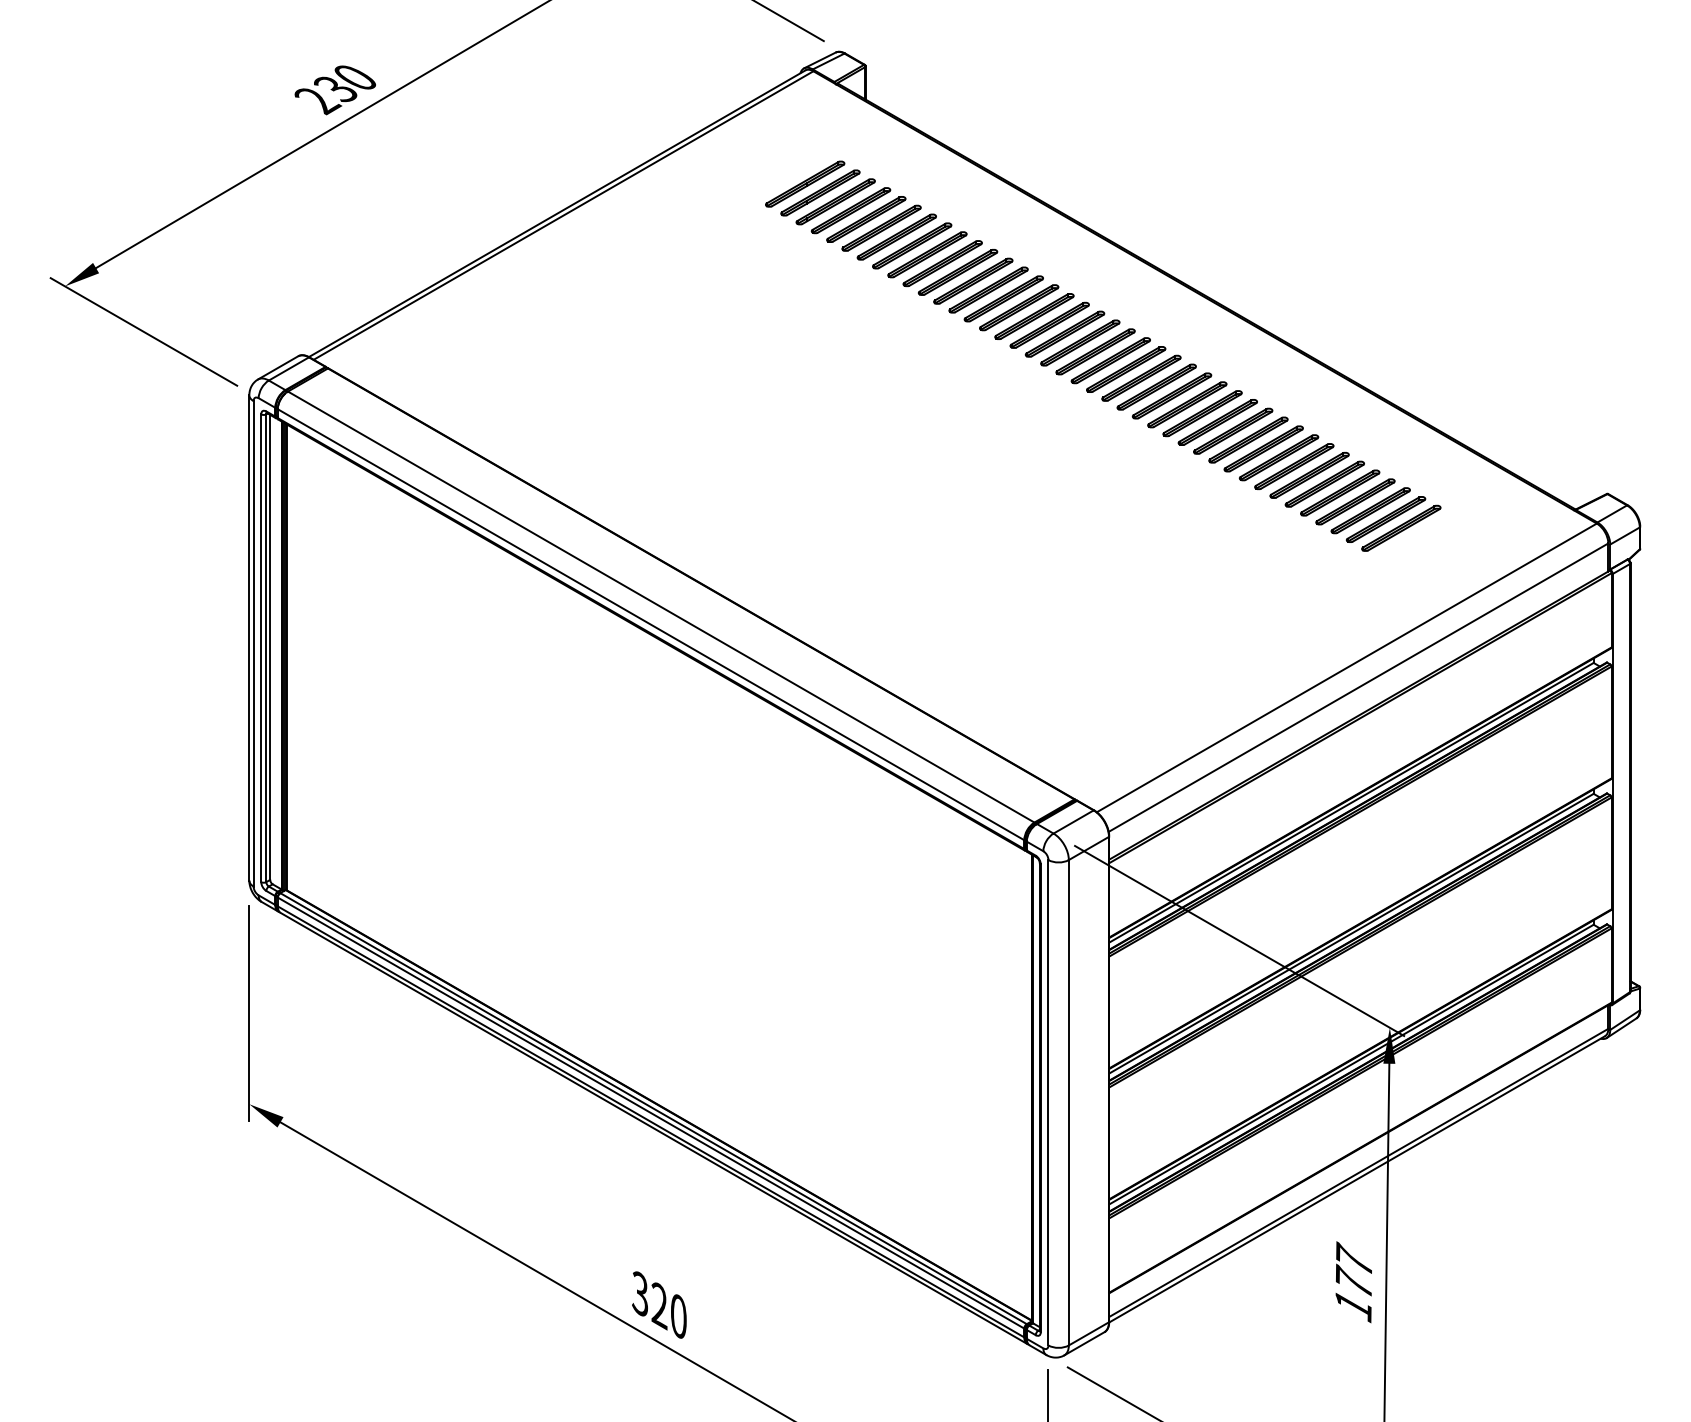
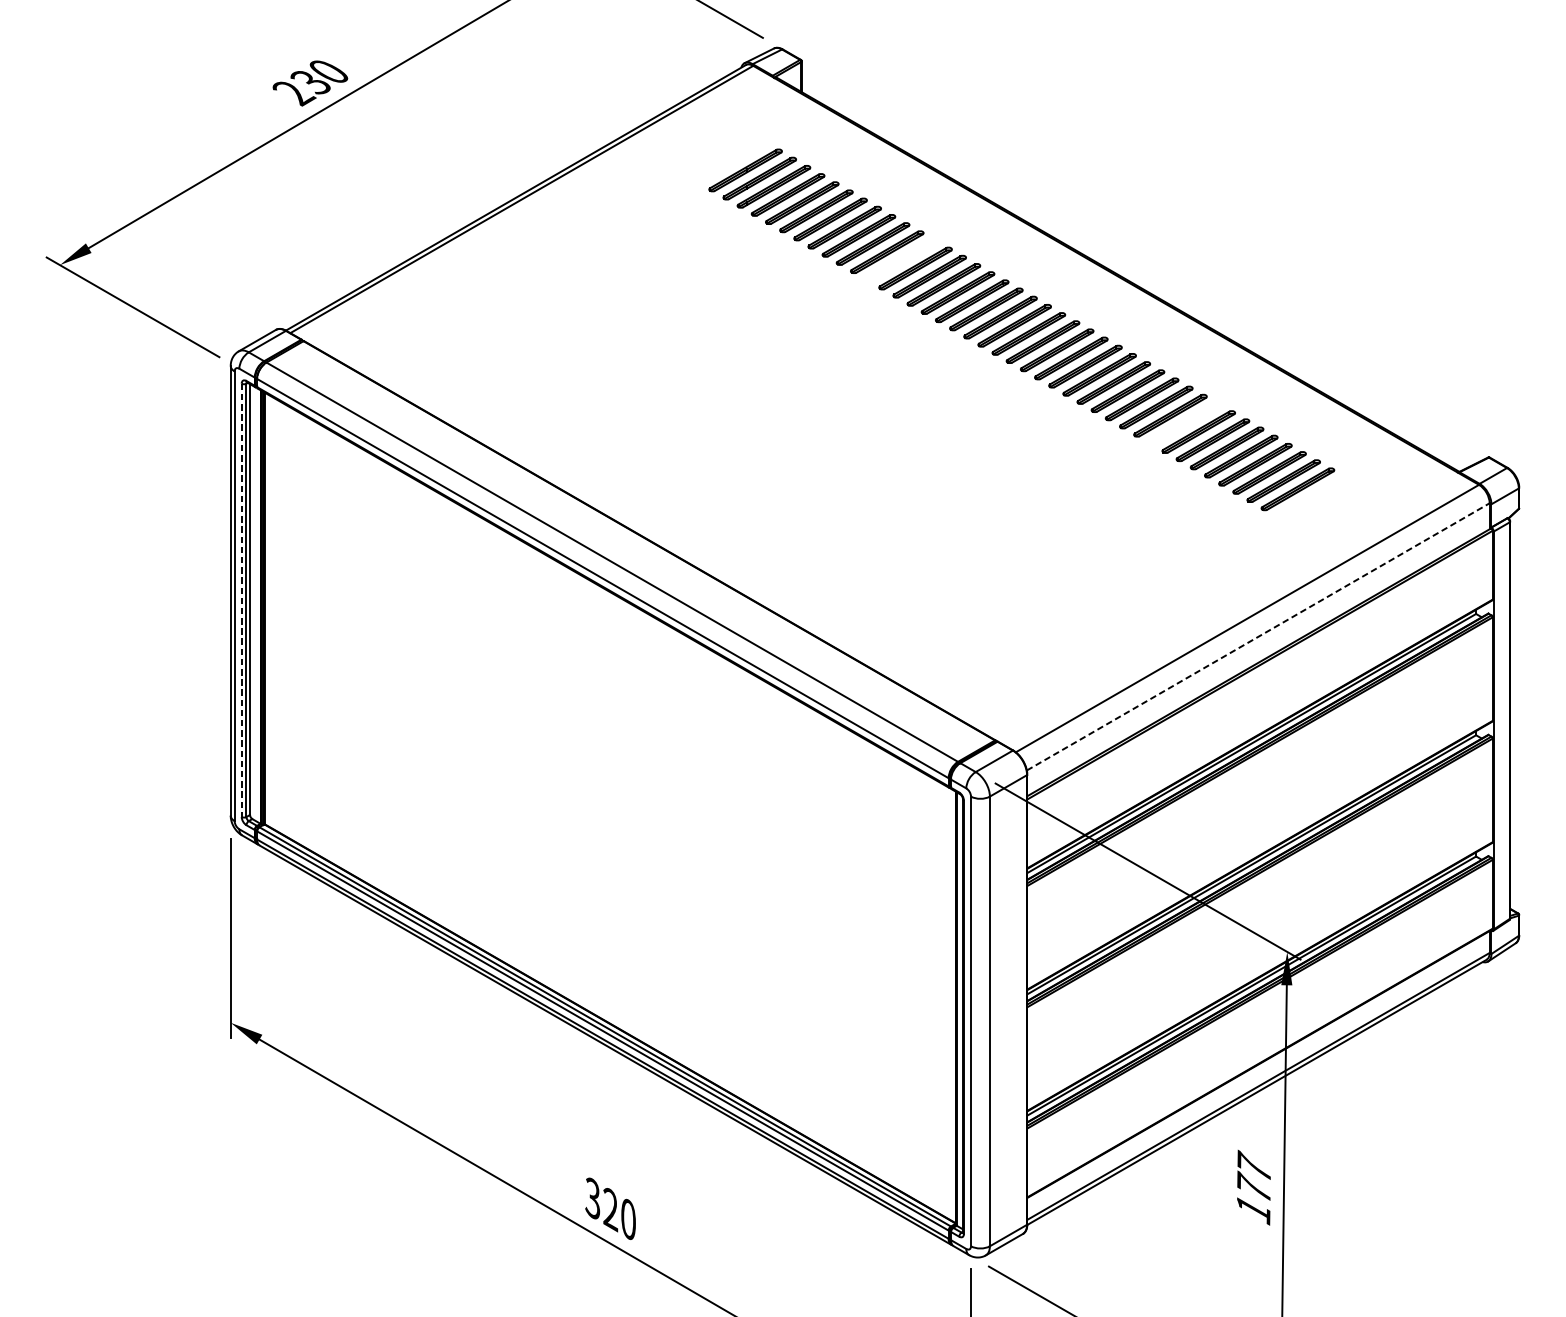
part: (973, 280) -> (901, 259), removed
part: (1278, 457) -> (1184, 423), removed
line: (261, 648) -> (241, 600), solid -> dashed
line: (1358, 687) -> (1258, 636), solid -> dashed

